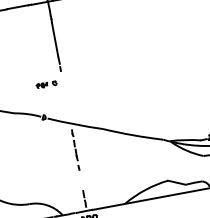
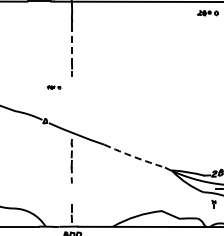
line: (54, 39) -> (71, 42), solid -> dashed
part: (45, 84) -> (53, 87), size x0.6
arc: (133, 135) -> (134, 157), solid -> dashed

